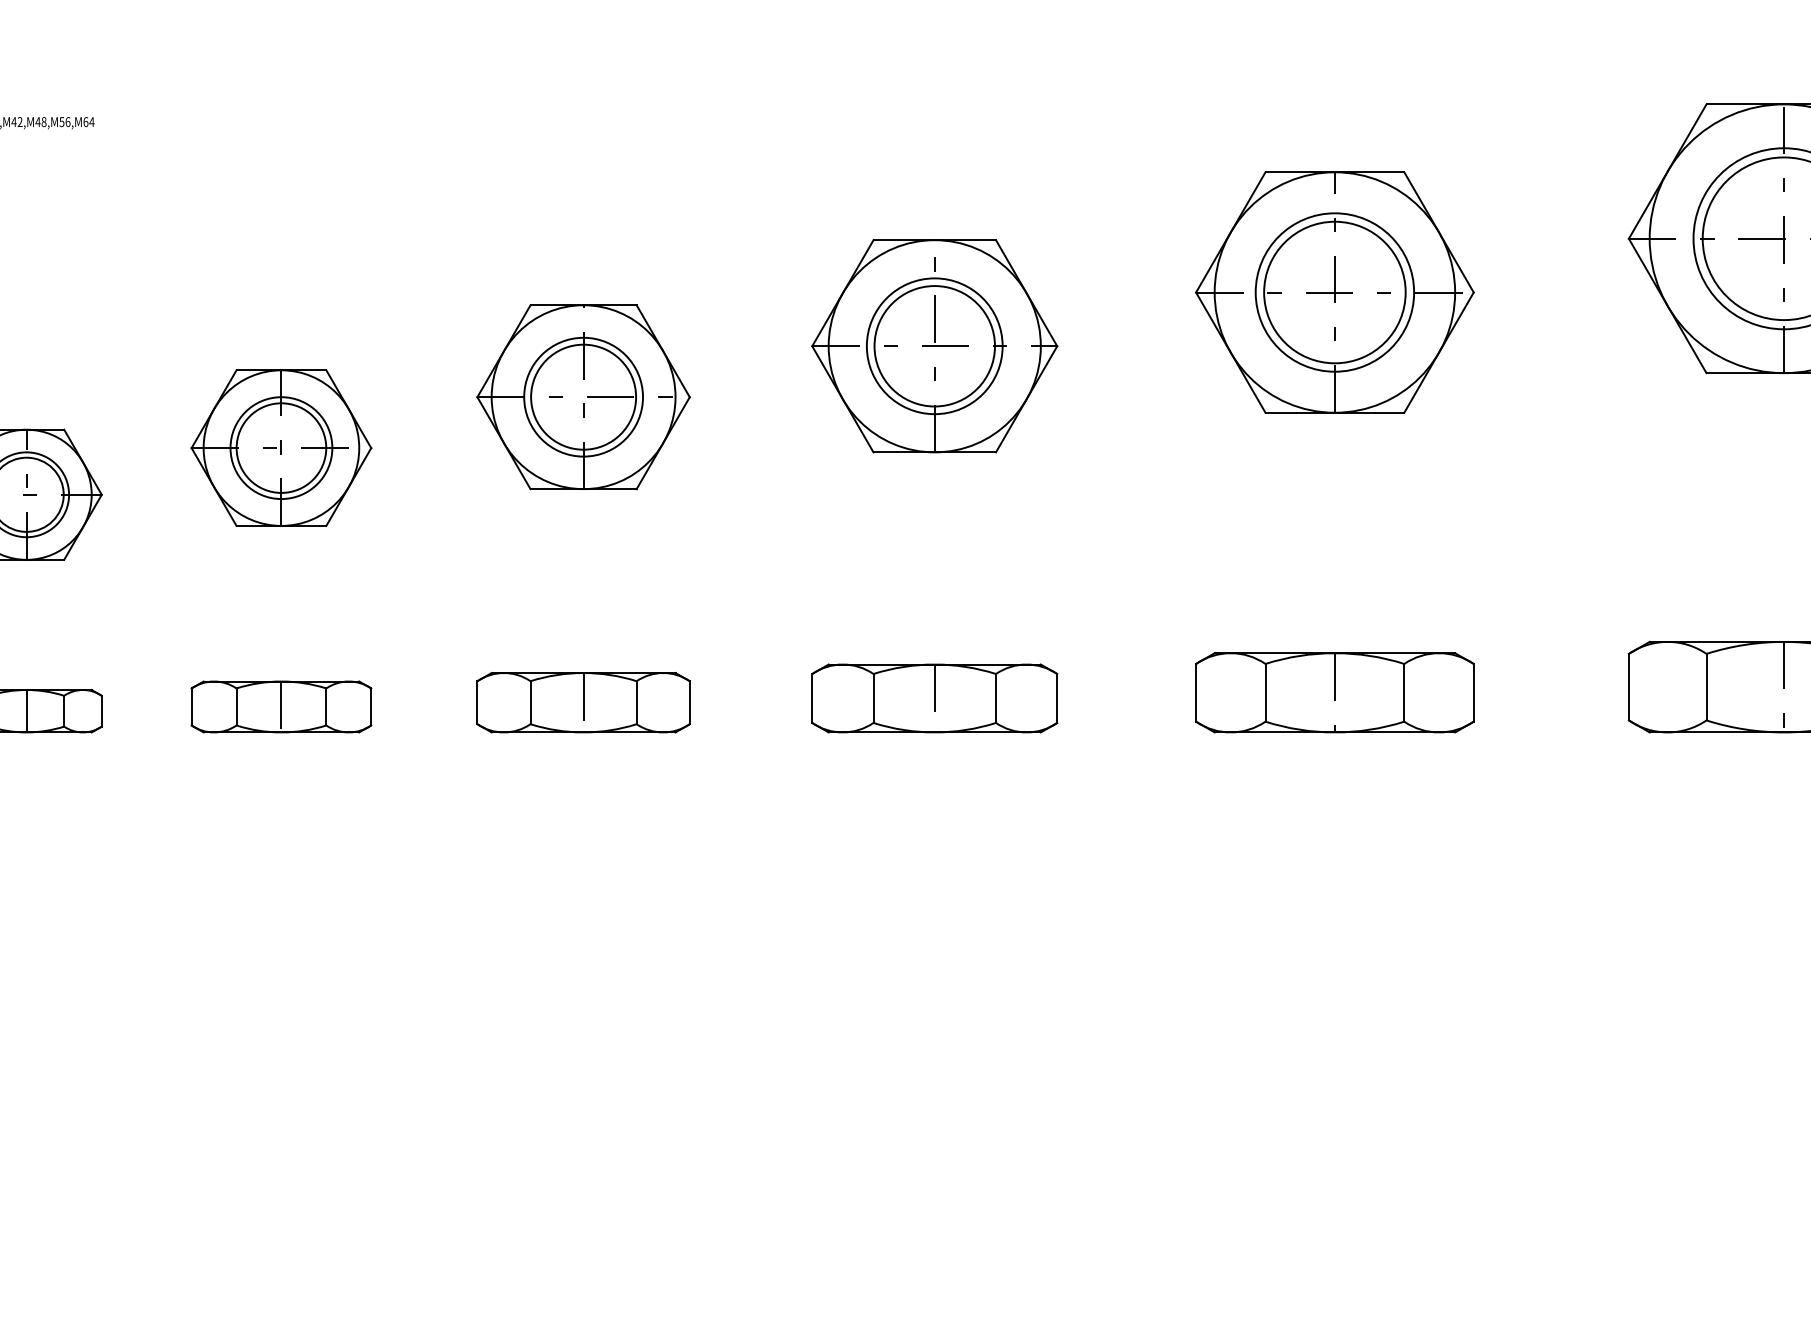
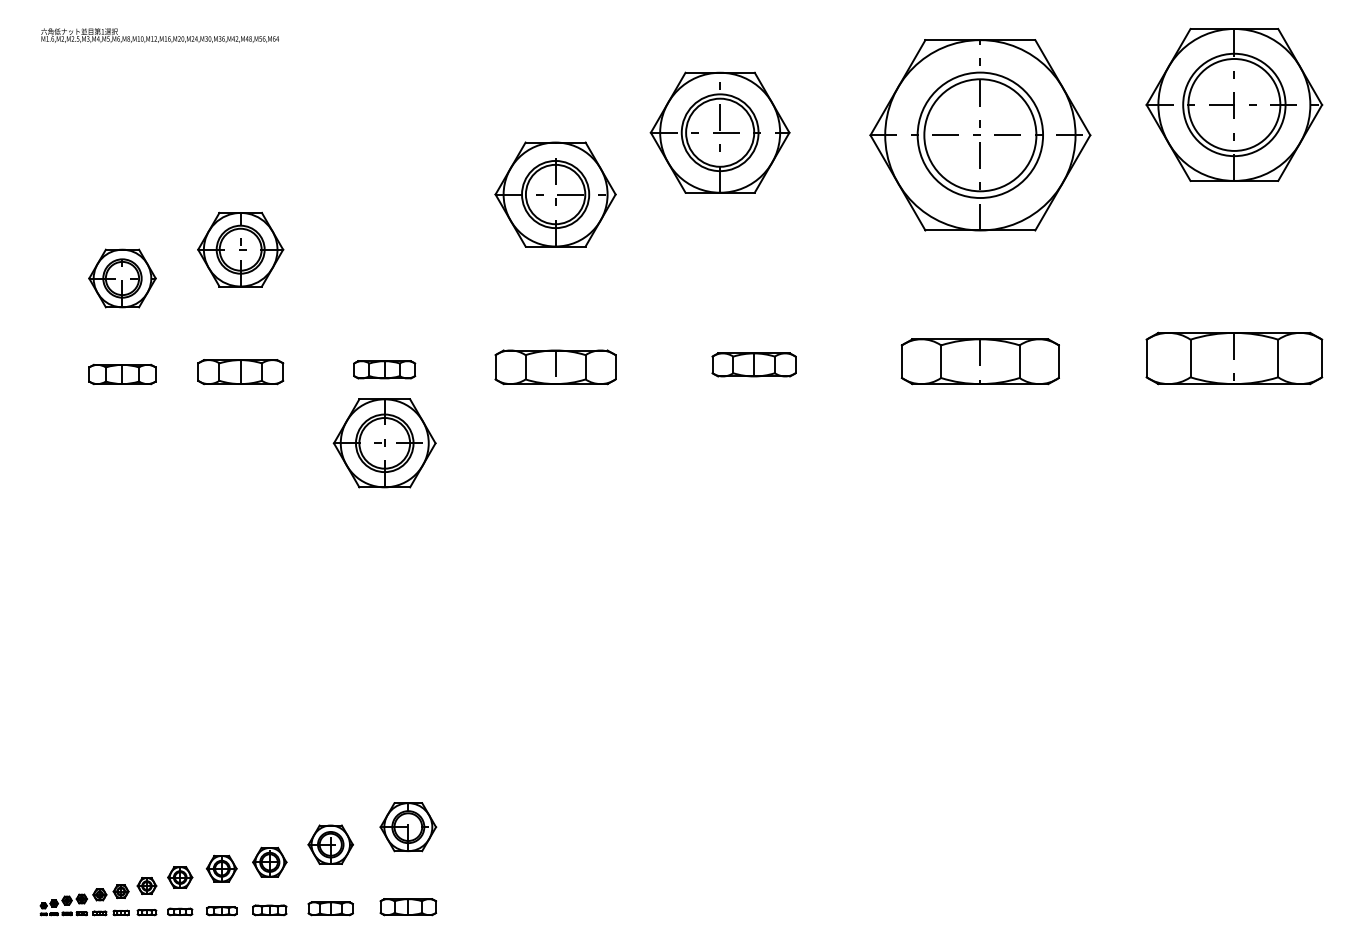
part: (1335, 292) -> (980, 135), size x1.4
part: (933, 345) -> (719, 132), moved
part: (280, 448) -> (384, 443), moved
part: (933, 697) -> (753, 364), size x0.6
part: (280, 706) -> (384, 369), size x0.6

